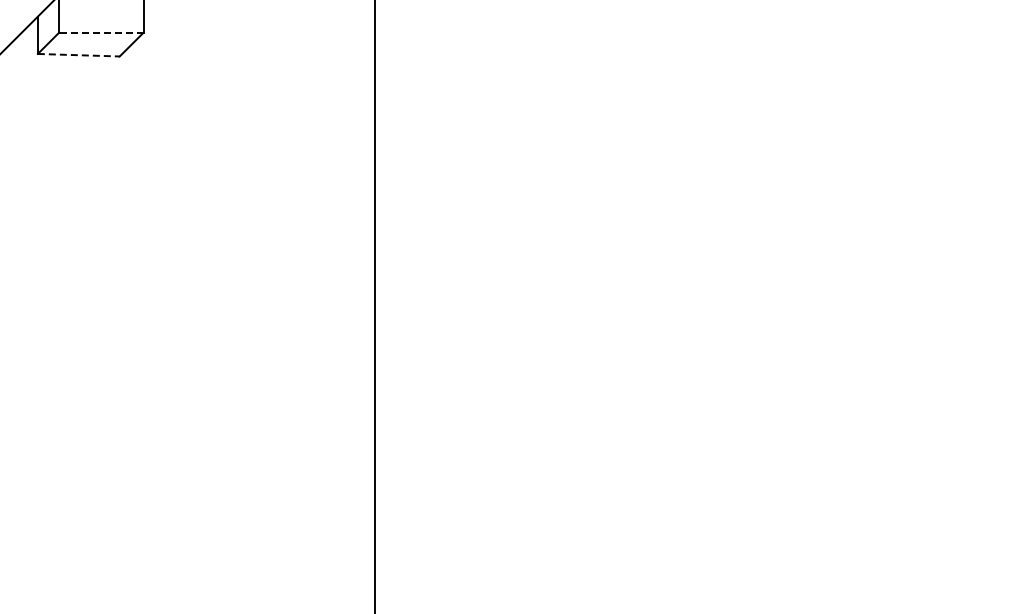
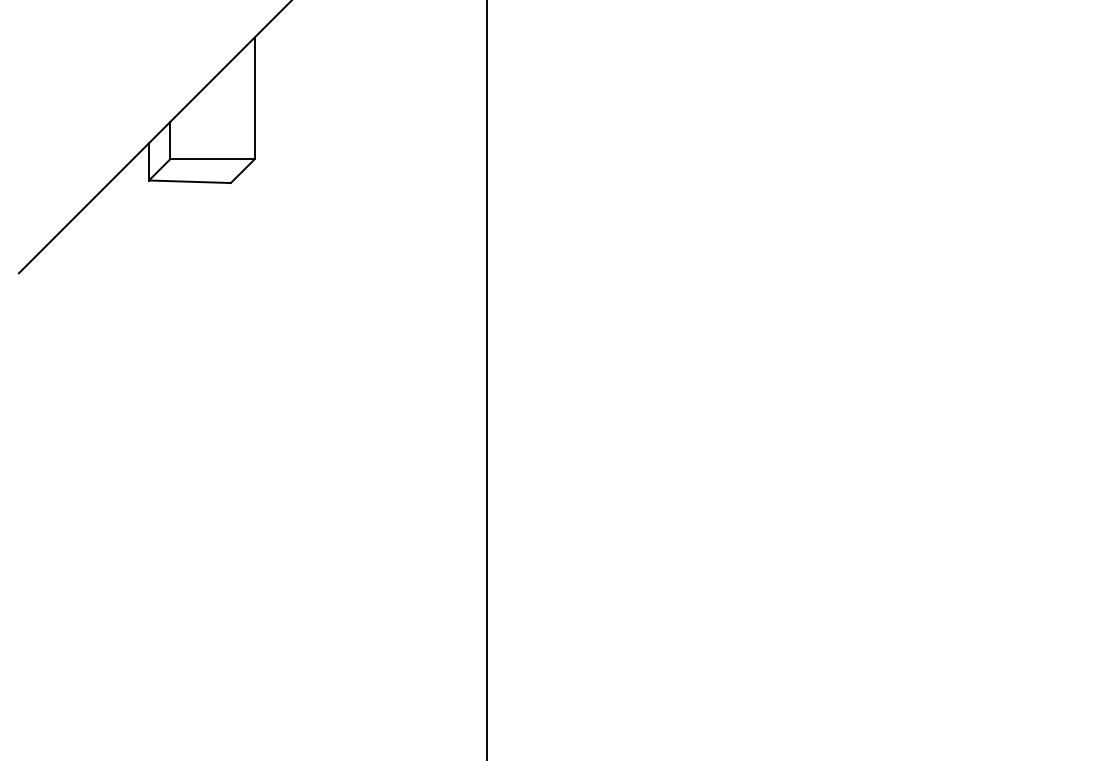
line: (100, 32) -> (211, 159), dashed -> solid
line: (78, 54) -> (189, 181), dashed -> solid

